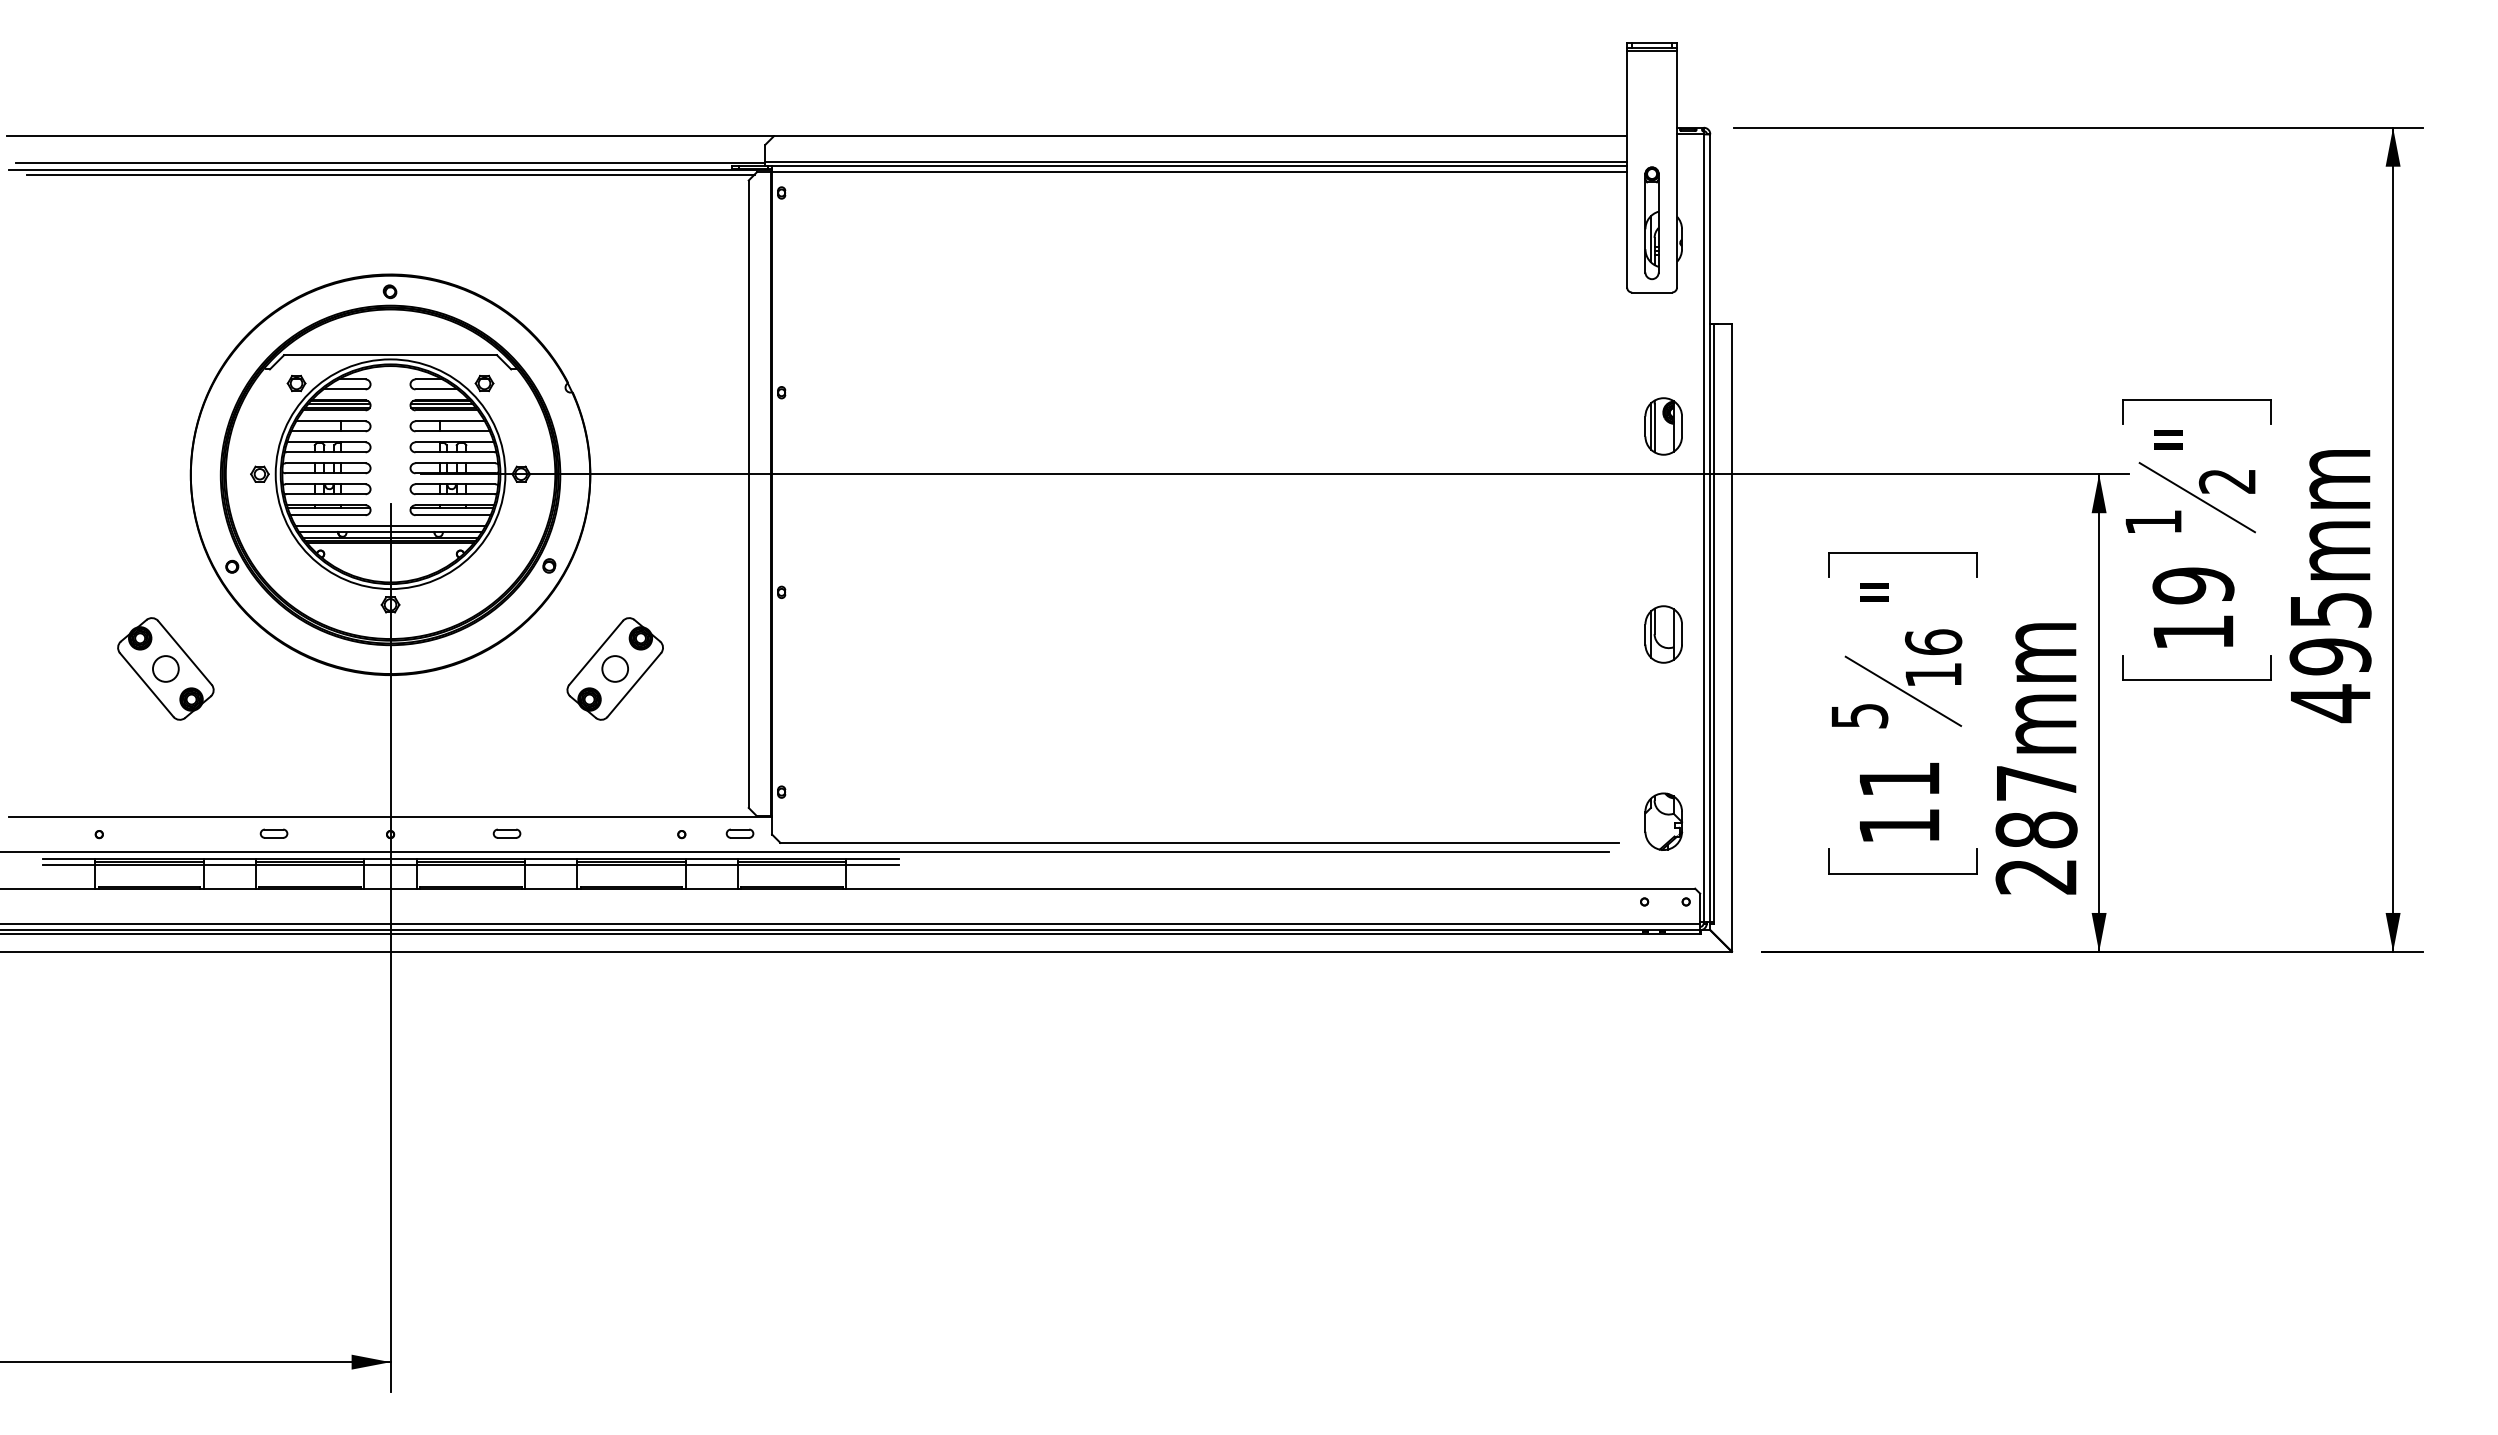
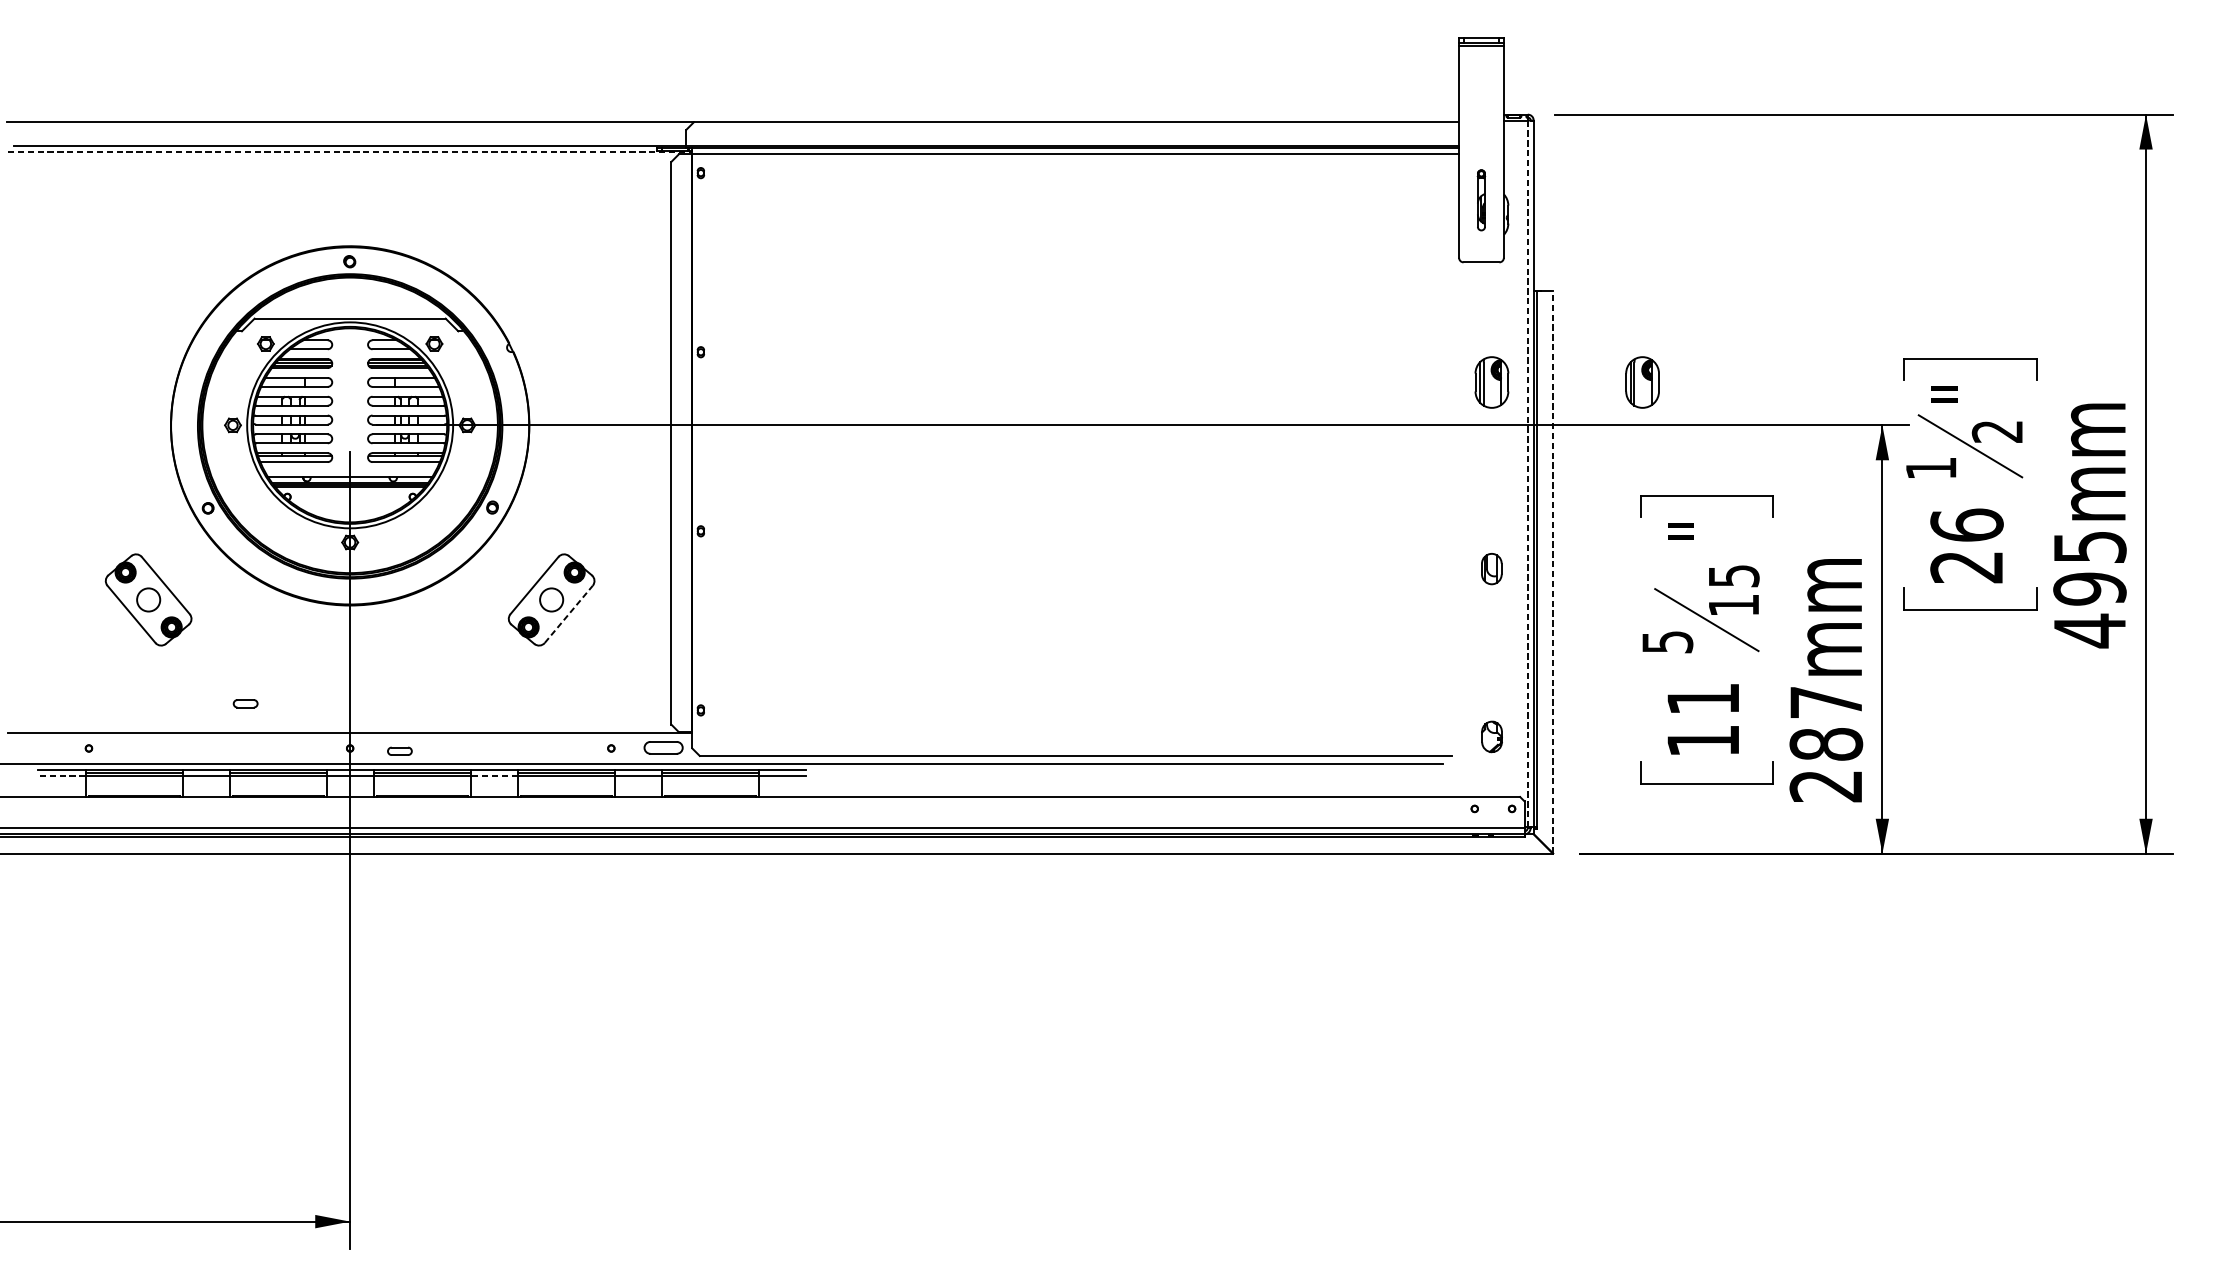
line: (390, 169) -> (350, 152), solid -> dashed
line: (390, 174) -> (350, 156), removed
part: (1651, 223) -> (1480, 200), size x0.6
part: (1831, 426) -> (1642, 382), added
line: (390, 526) -> (350, 472), removed
line: (1703, 528) -> (1527, 474), solid -> dashed
text: (2193, 608) -> (1967, 545), 19 -> 26
part: (1663, 634) -> (1491, 569), size x0.6
line: (1731, 637) -> (1552, 571), solid -> dashed
text: (1933, 642) -> (1733, 576), 16 -> 15
line: (634, 685) -> (568, 614), solid -> dashed
part: (1663, 821) -> (1491, 736), size x0.6
part: (273, 833) -> (245, 703), moved
part: (506, 833) -> (399, 751), moved
part: (739, 833) -> (663, 747), size x1.6
line: (68, 865) -> (61, 776), solid -> dashed
line: (550, 865) -> (493, 776), solid -> dashed

